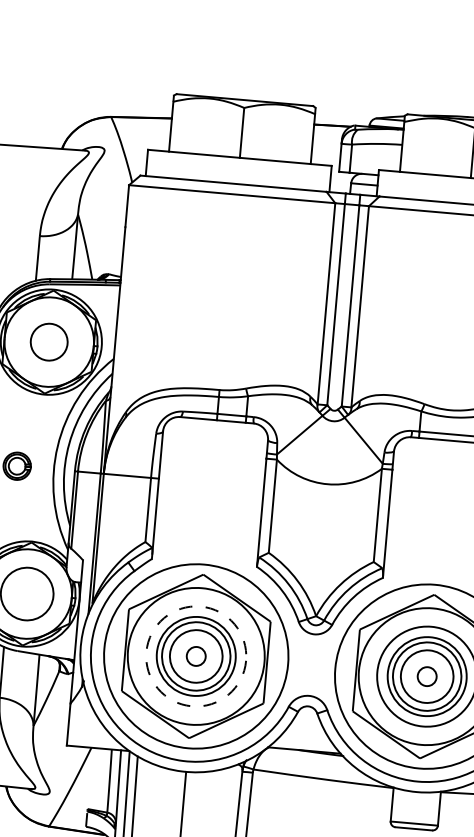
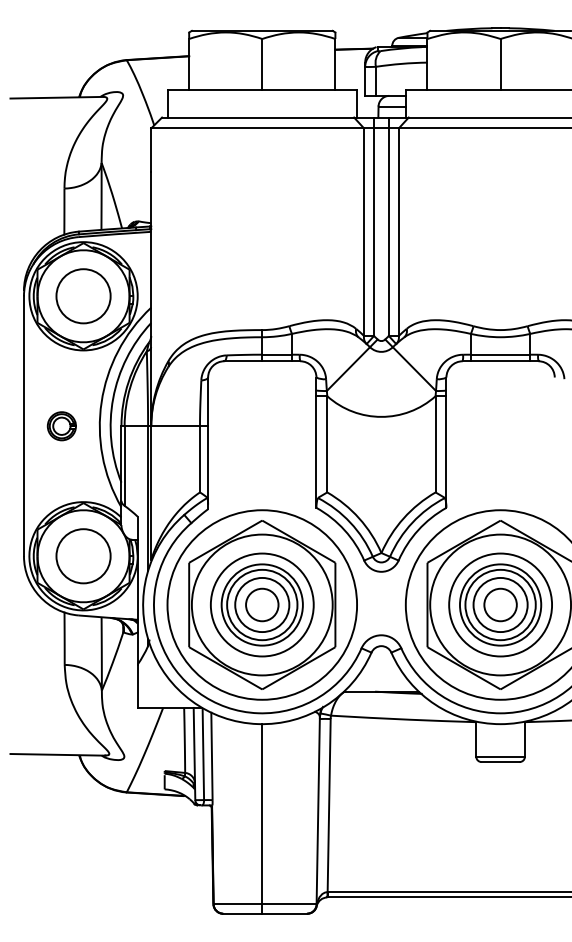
circle: (49, 342) -> (83, 296), size x1.43
circle: (195, 655) -> (261, 604), dashed -> solid
circle: (196, 655) -> (262, 604), size x1.67
circle: (427, 676) -> (500, 604), size x1.67

